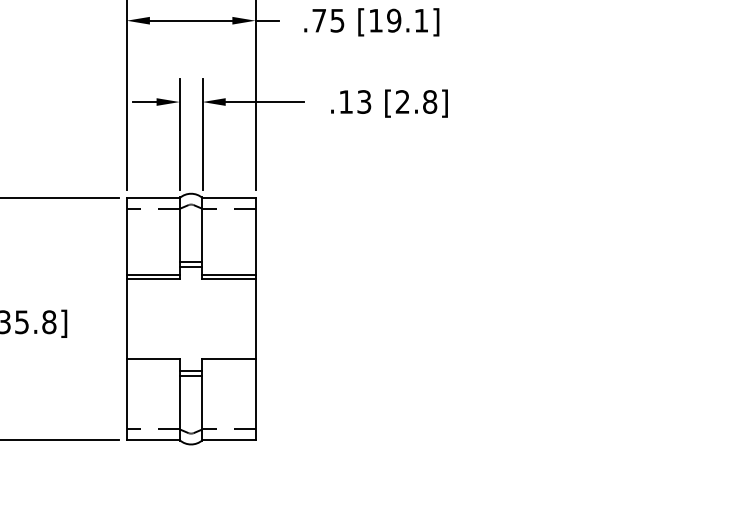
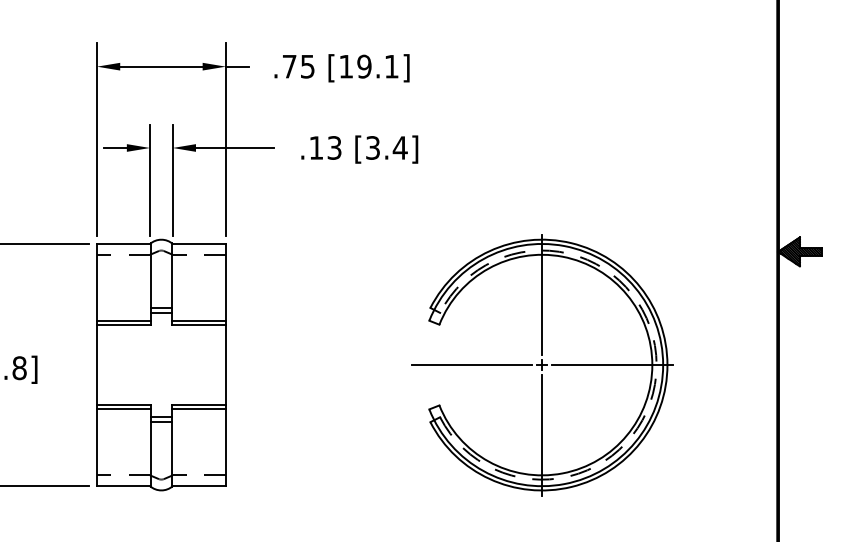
text: (416, 101) -> (386, 147), [2.8] -> [3.4]
part: (572, 319) -> (542, 365), added
line: (153, 363) -> (123, 409), added
line: (228, 363) -> (198, 409), added

